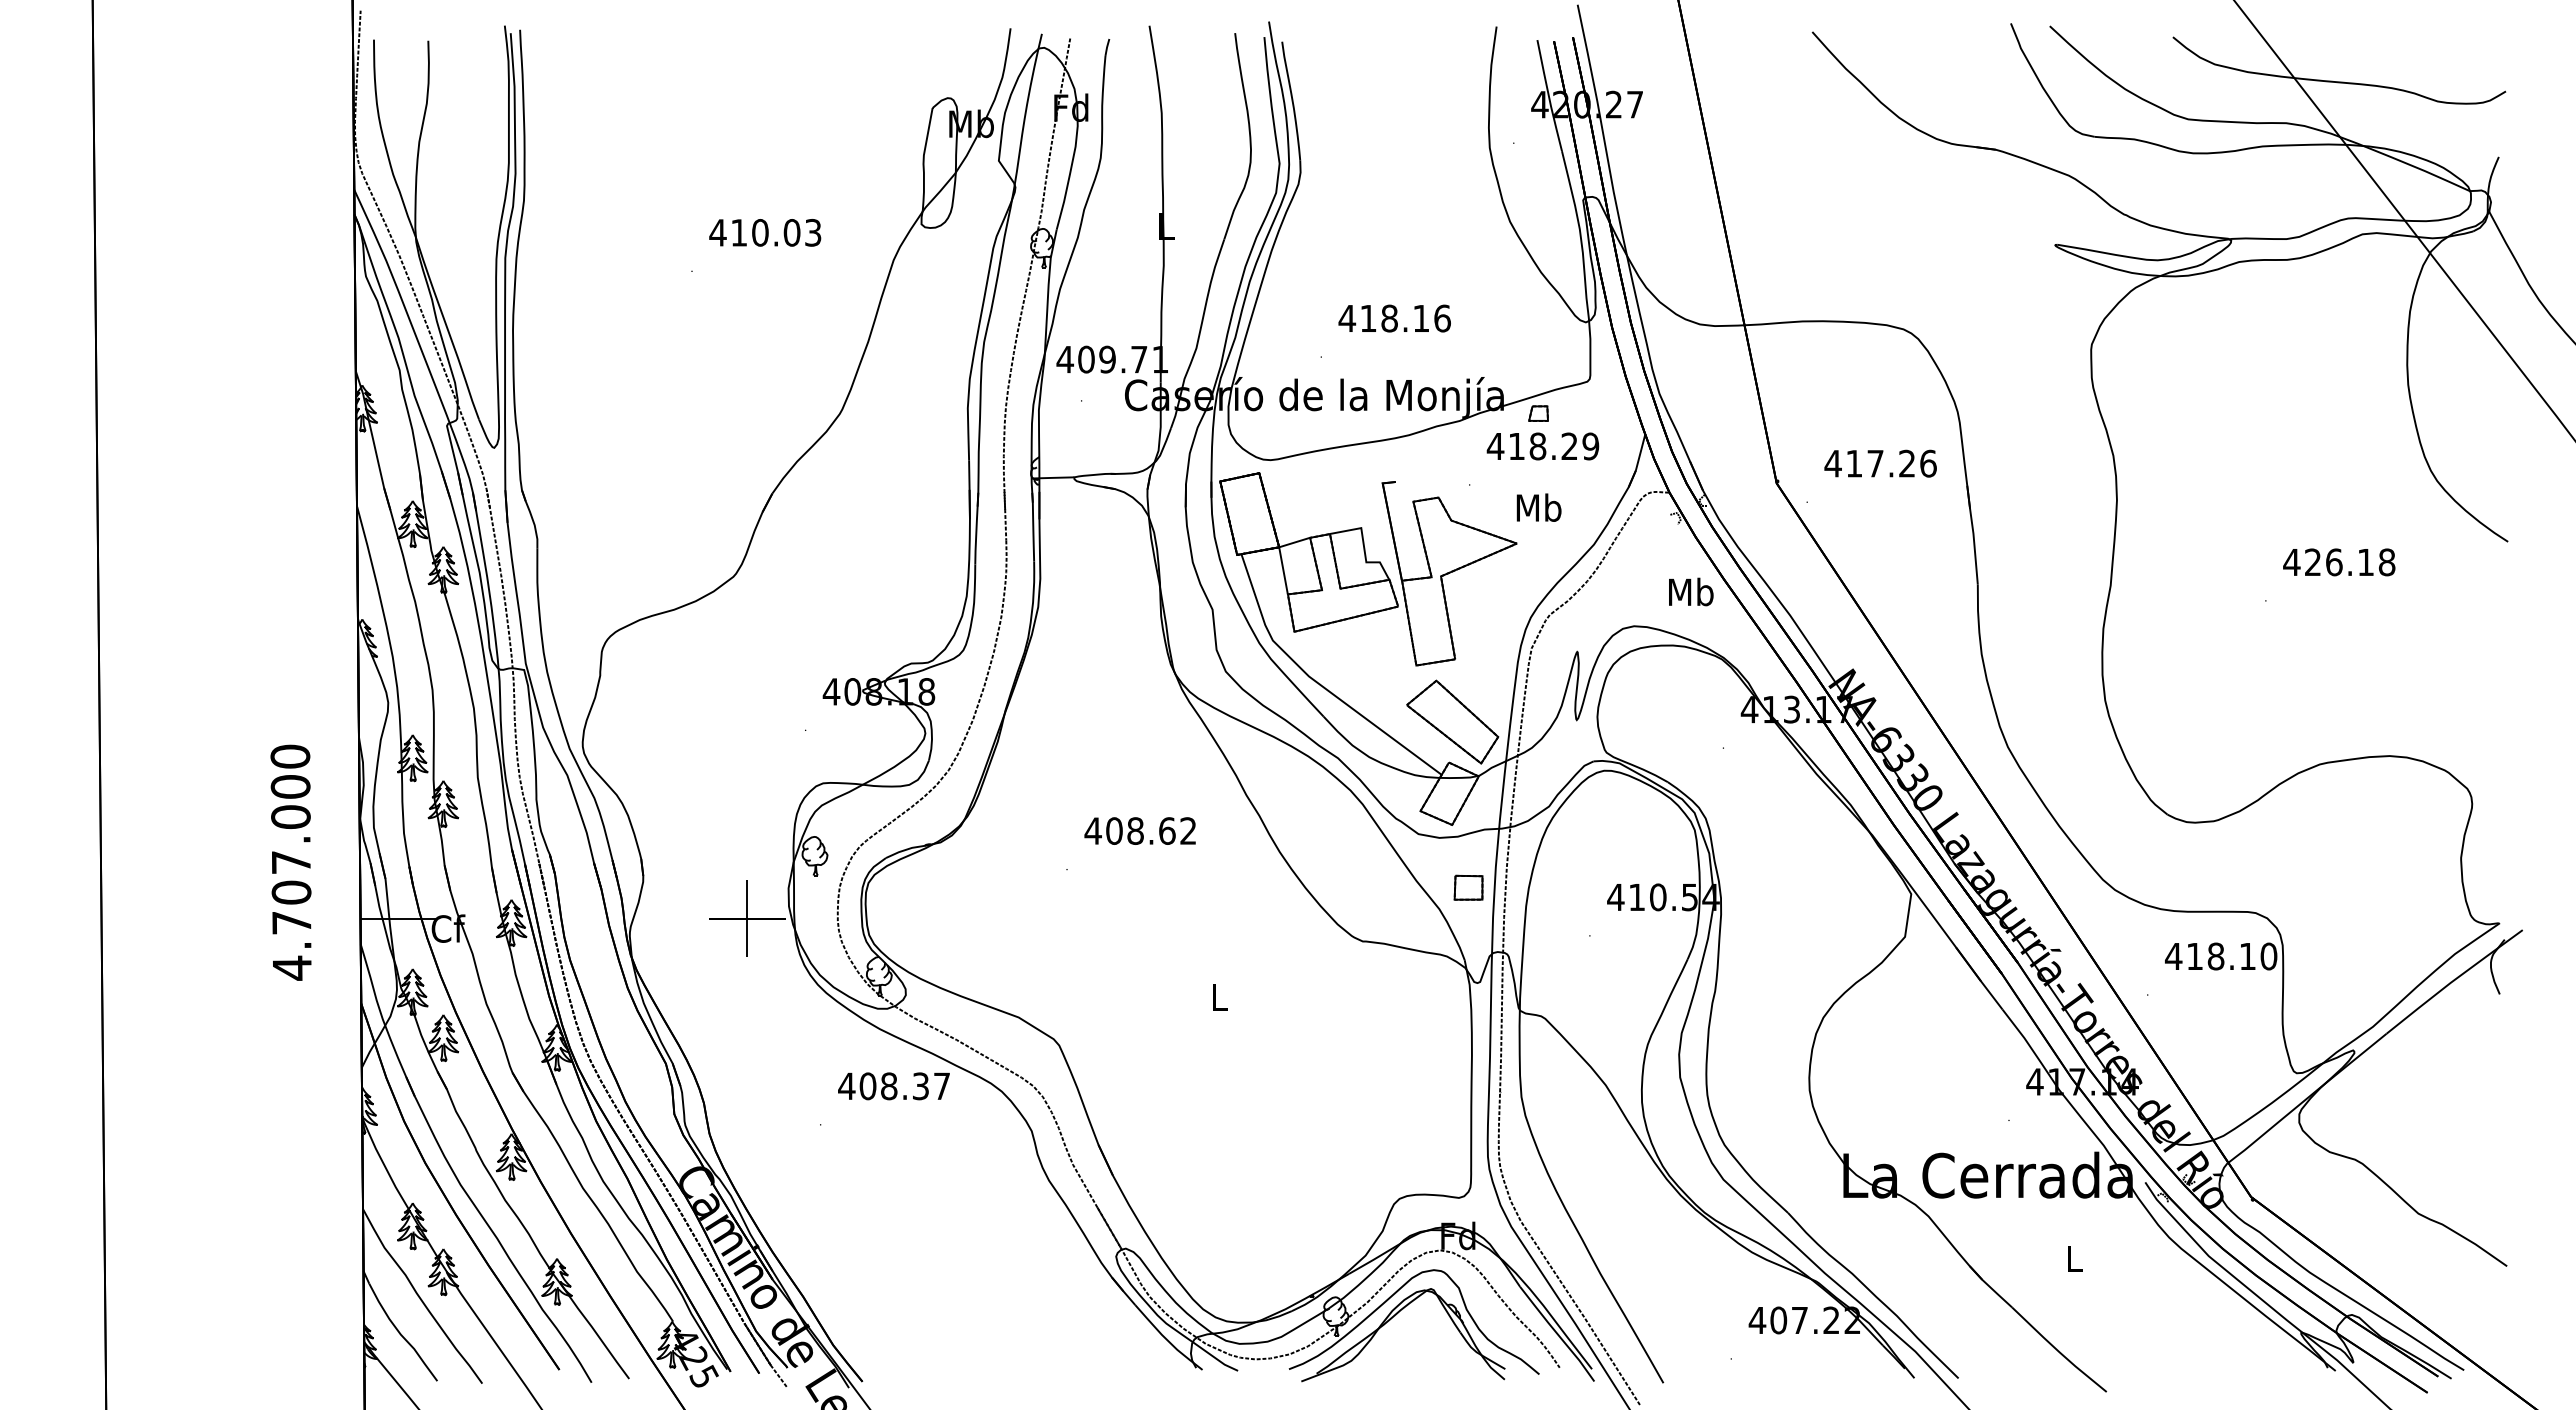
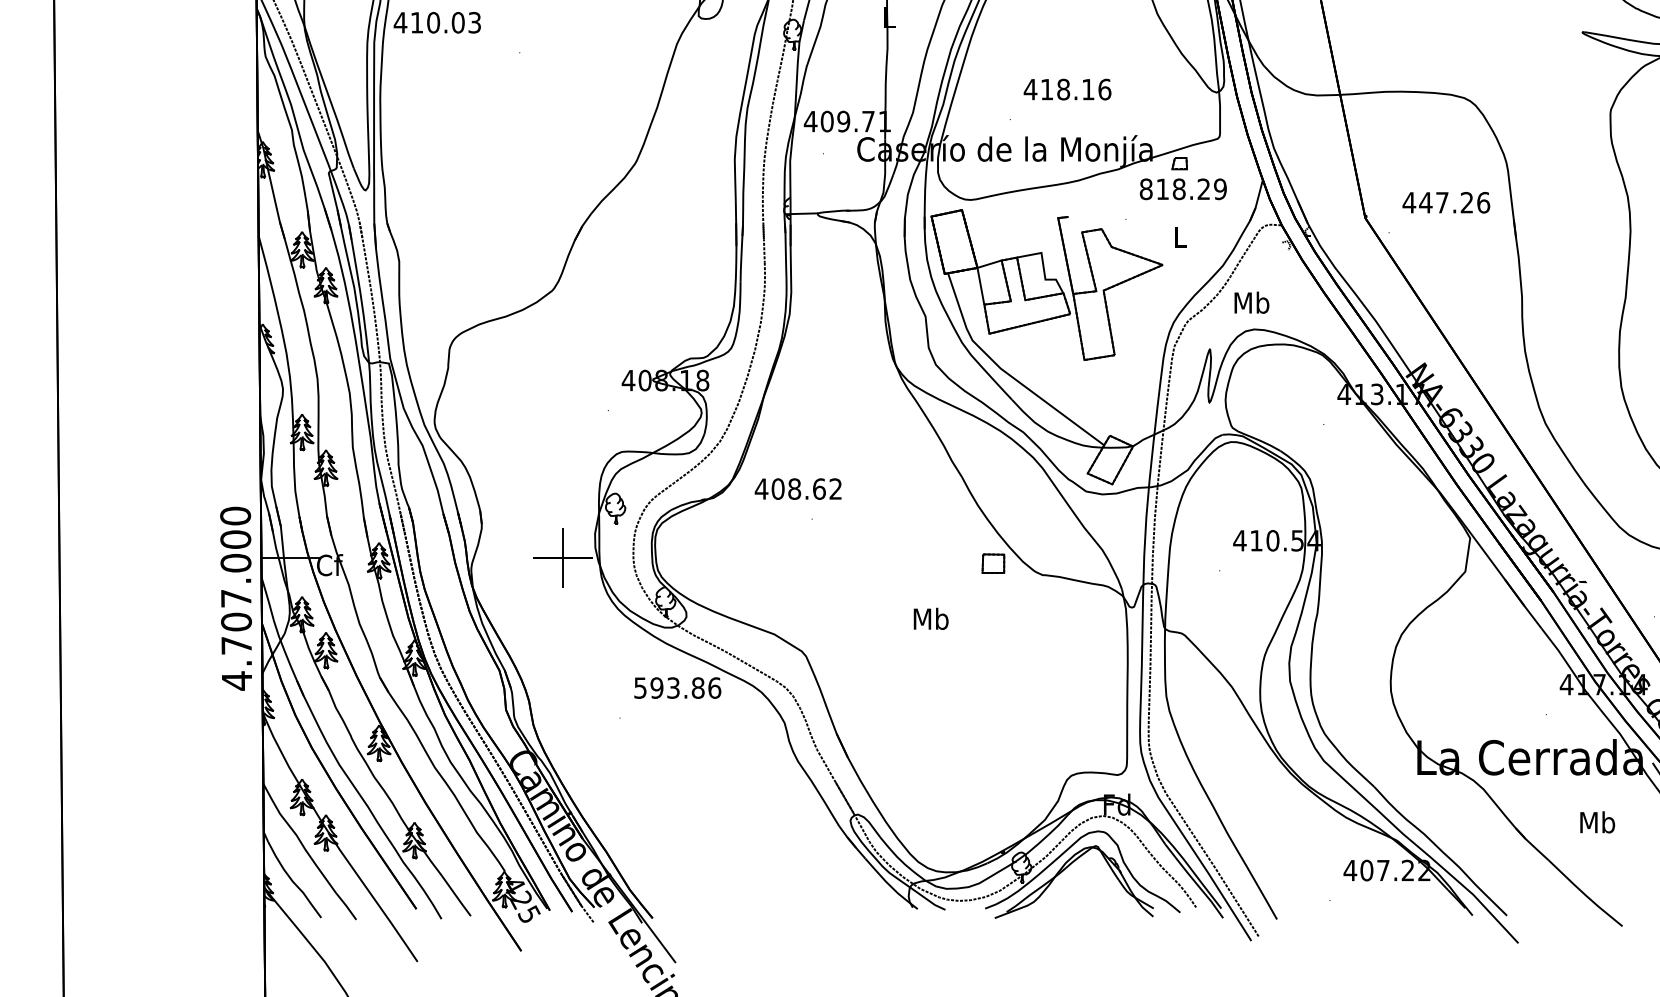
text: (765, 232) -> (437, 22), moved
text: (1495, 446) -> (1146, 189), 418.29 -> 818.29
text: (1854, 463) -> (1425, 202), 417.26 -> 447.26
text: (1538, 507) -> (1179, 236), Mb -> L
text: (1691, 591) -> (1252, 302), moved
part: (1452, 721) -> (1112, 403), removed
text: (1139, 830) -> (797, 488), moved
text: (290, 862) -> (235, 598), moved
part: (1468, 887) -> (993, 563), moved
text: (1219, 997) -> (930, 618), L -> Mb
text: (894, 1086) -> (677, 688), 408.37 -> 593.86
text: (2074, 1258) -> (1597, 822), L -> Mb

